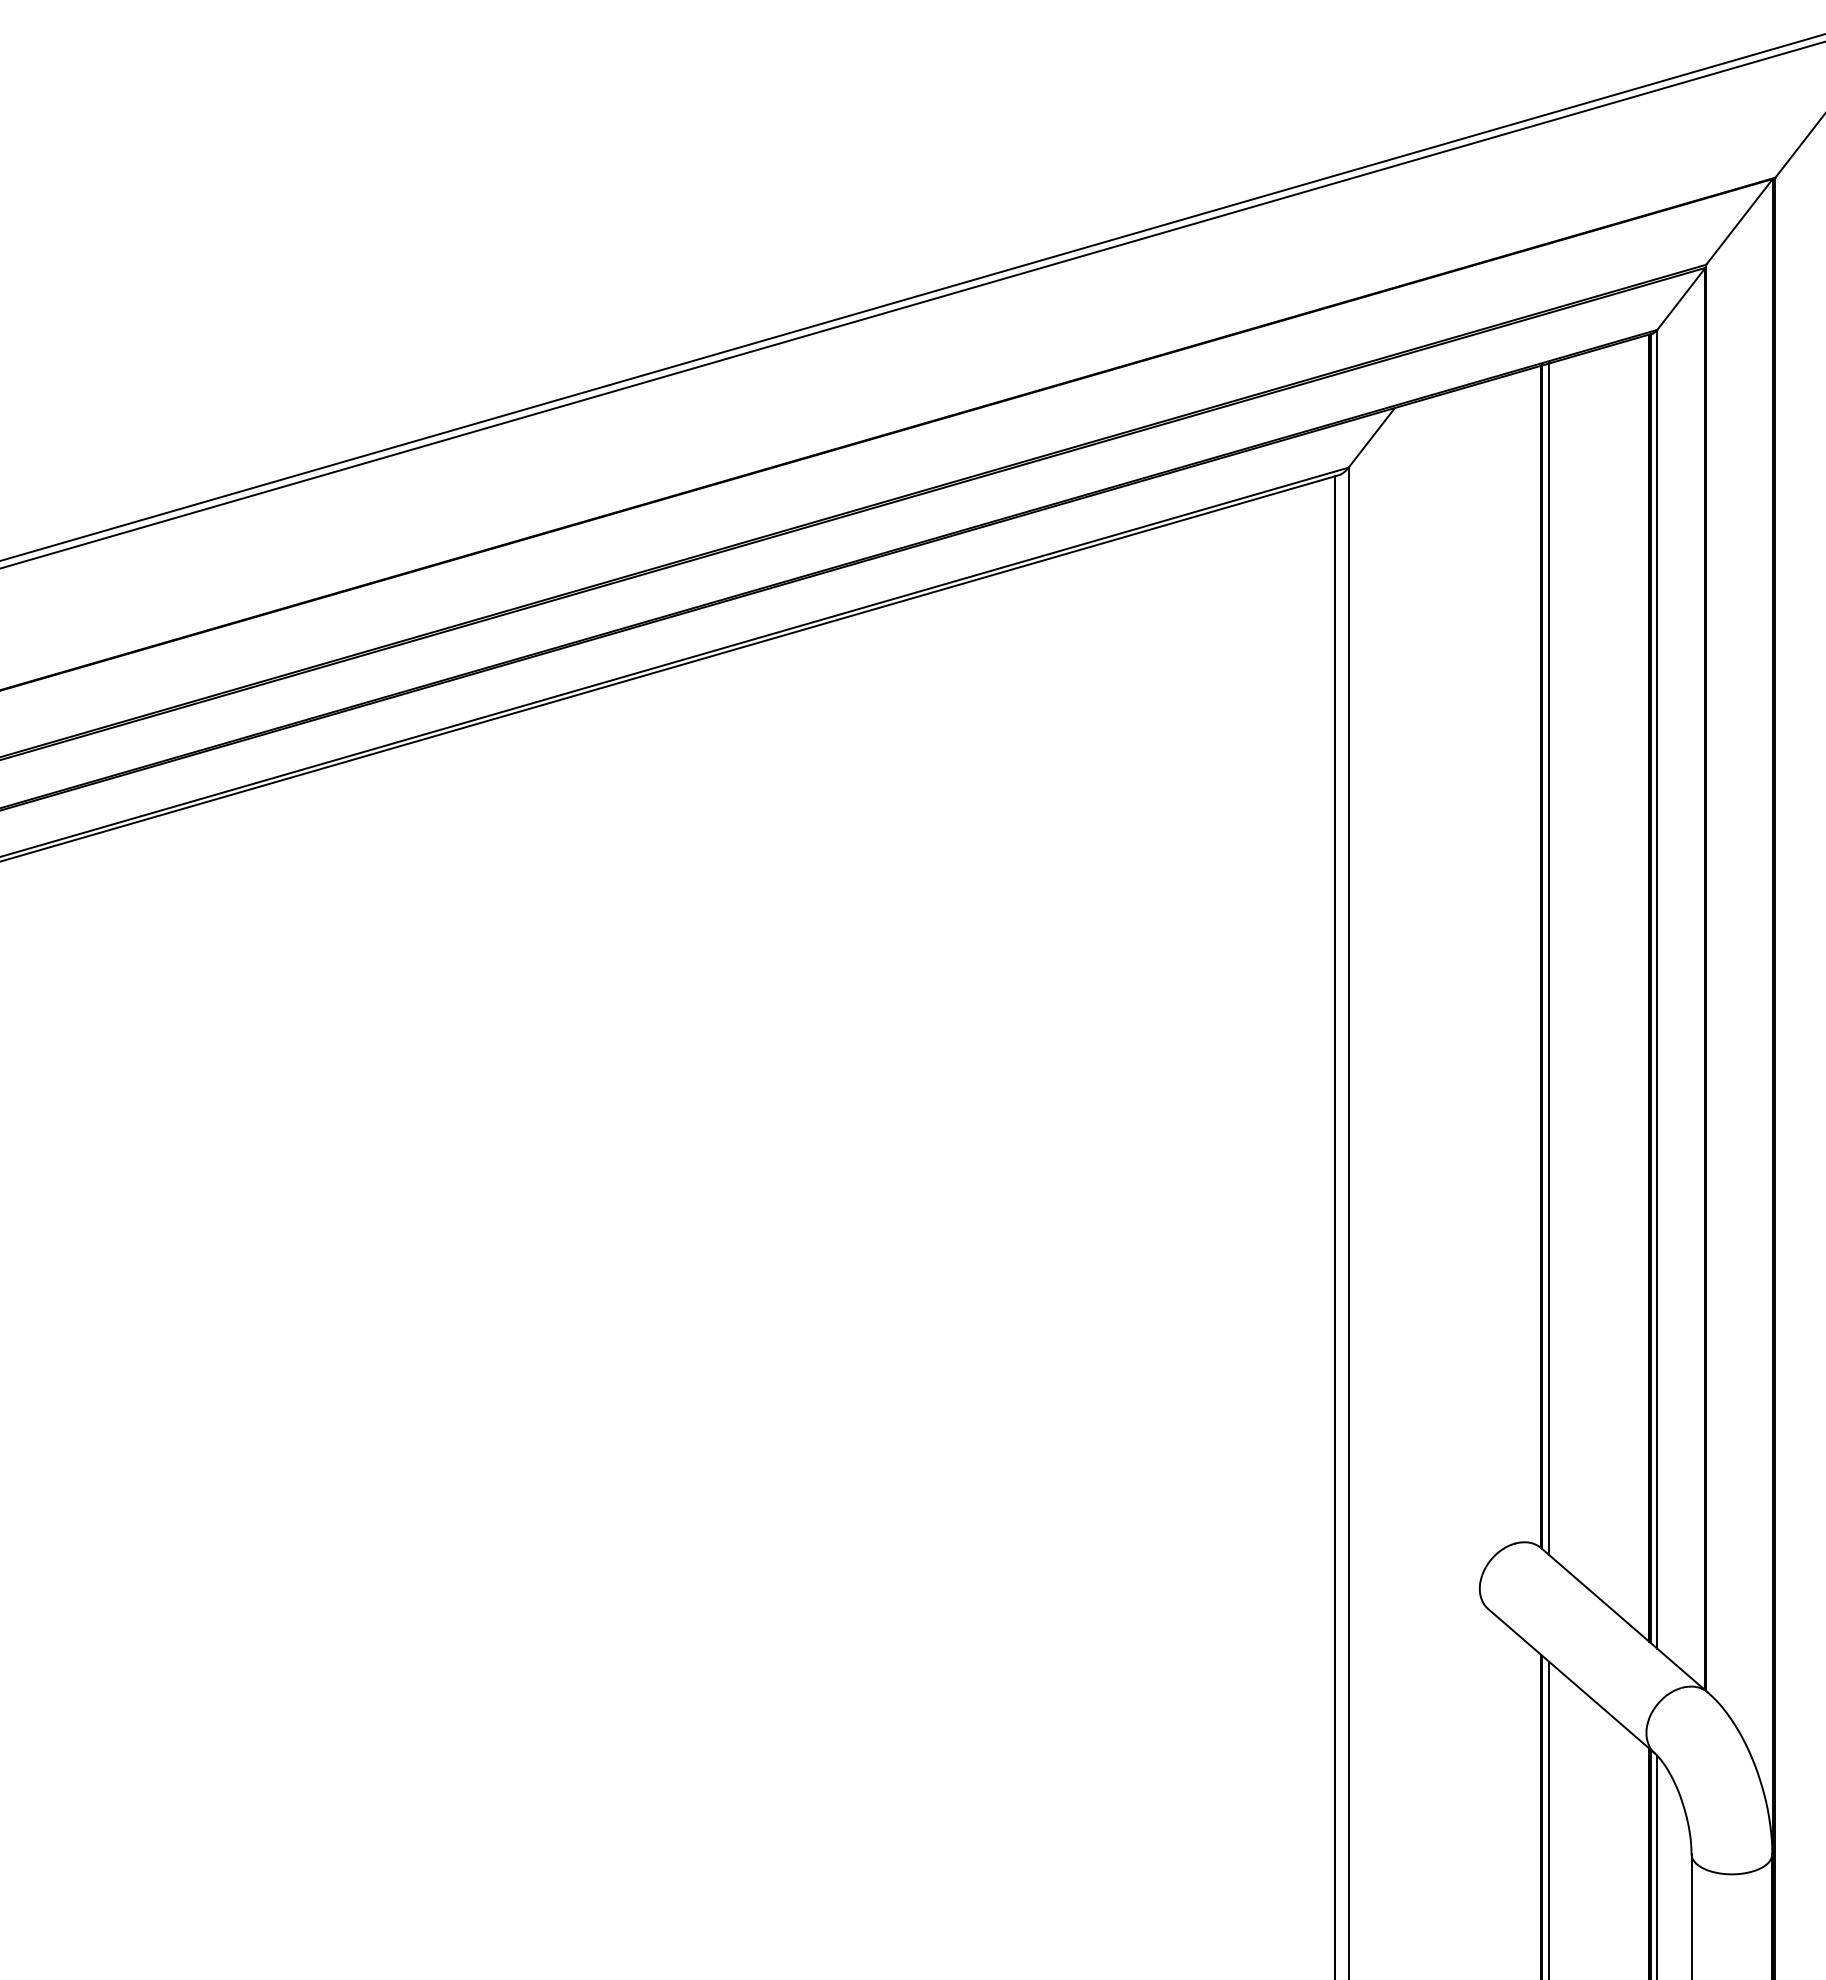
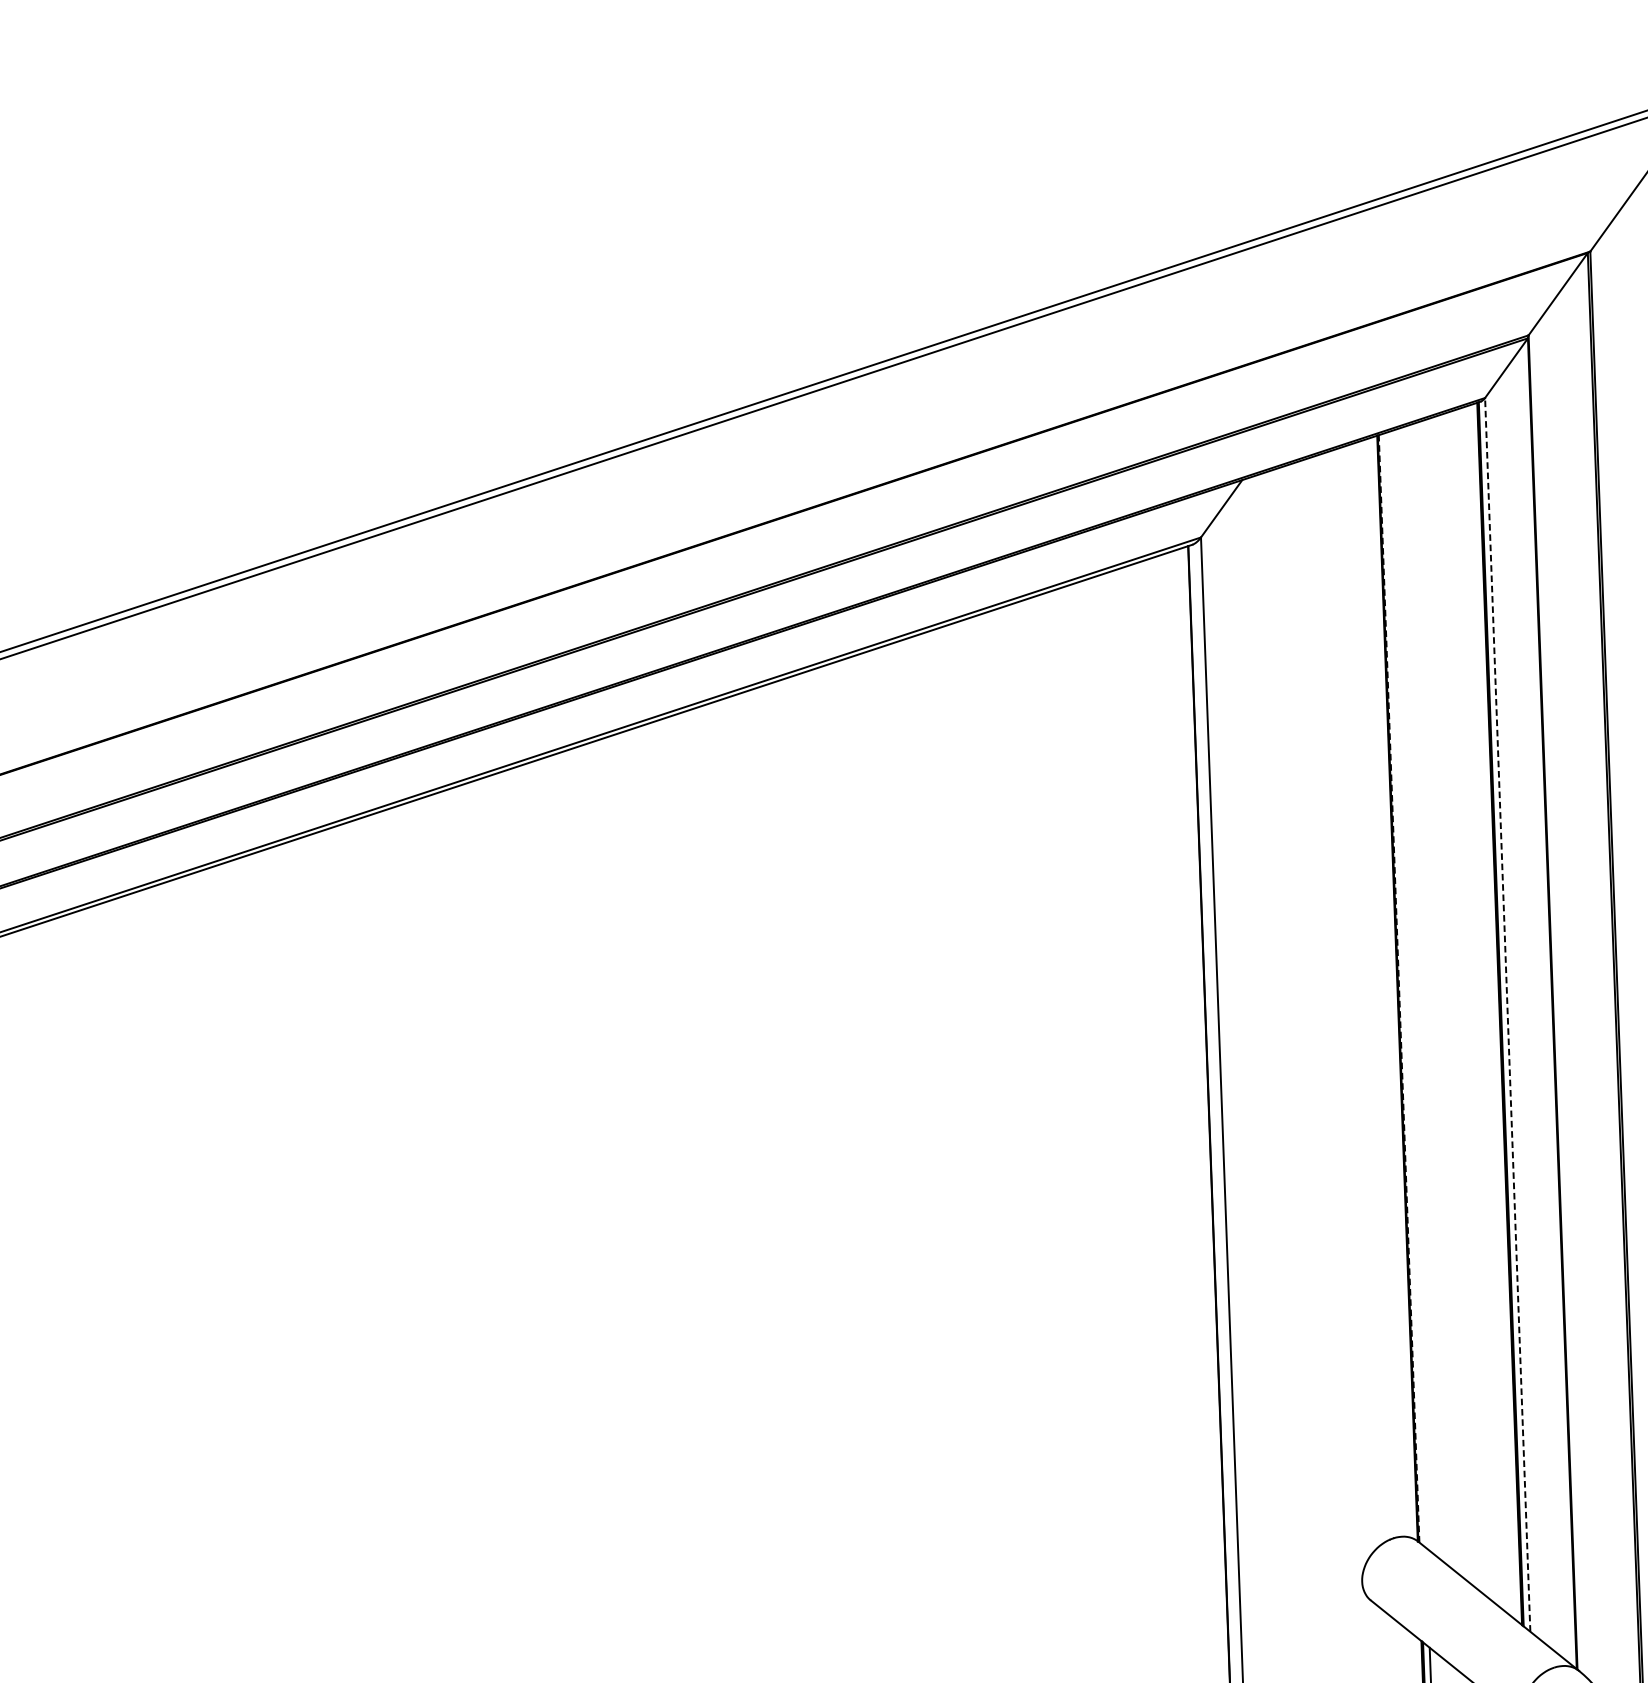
line: (1542, 957) -> (1399, 989), solid -> dashed
line: (1549, 959) -> (1405, 990), removed
line: (1657, 988) -> (1507, 1014), solid -> dashed

